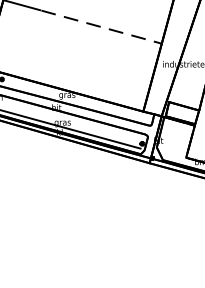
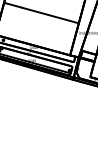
line: (101, 27) -> (50, 15), dashed -> solid

